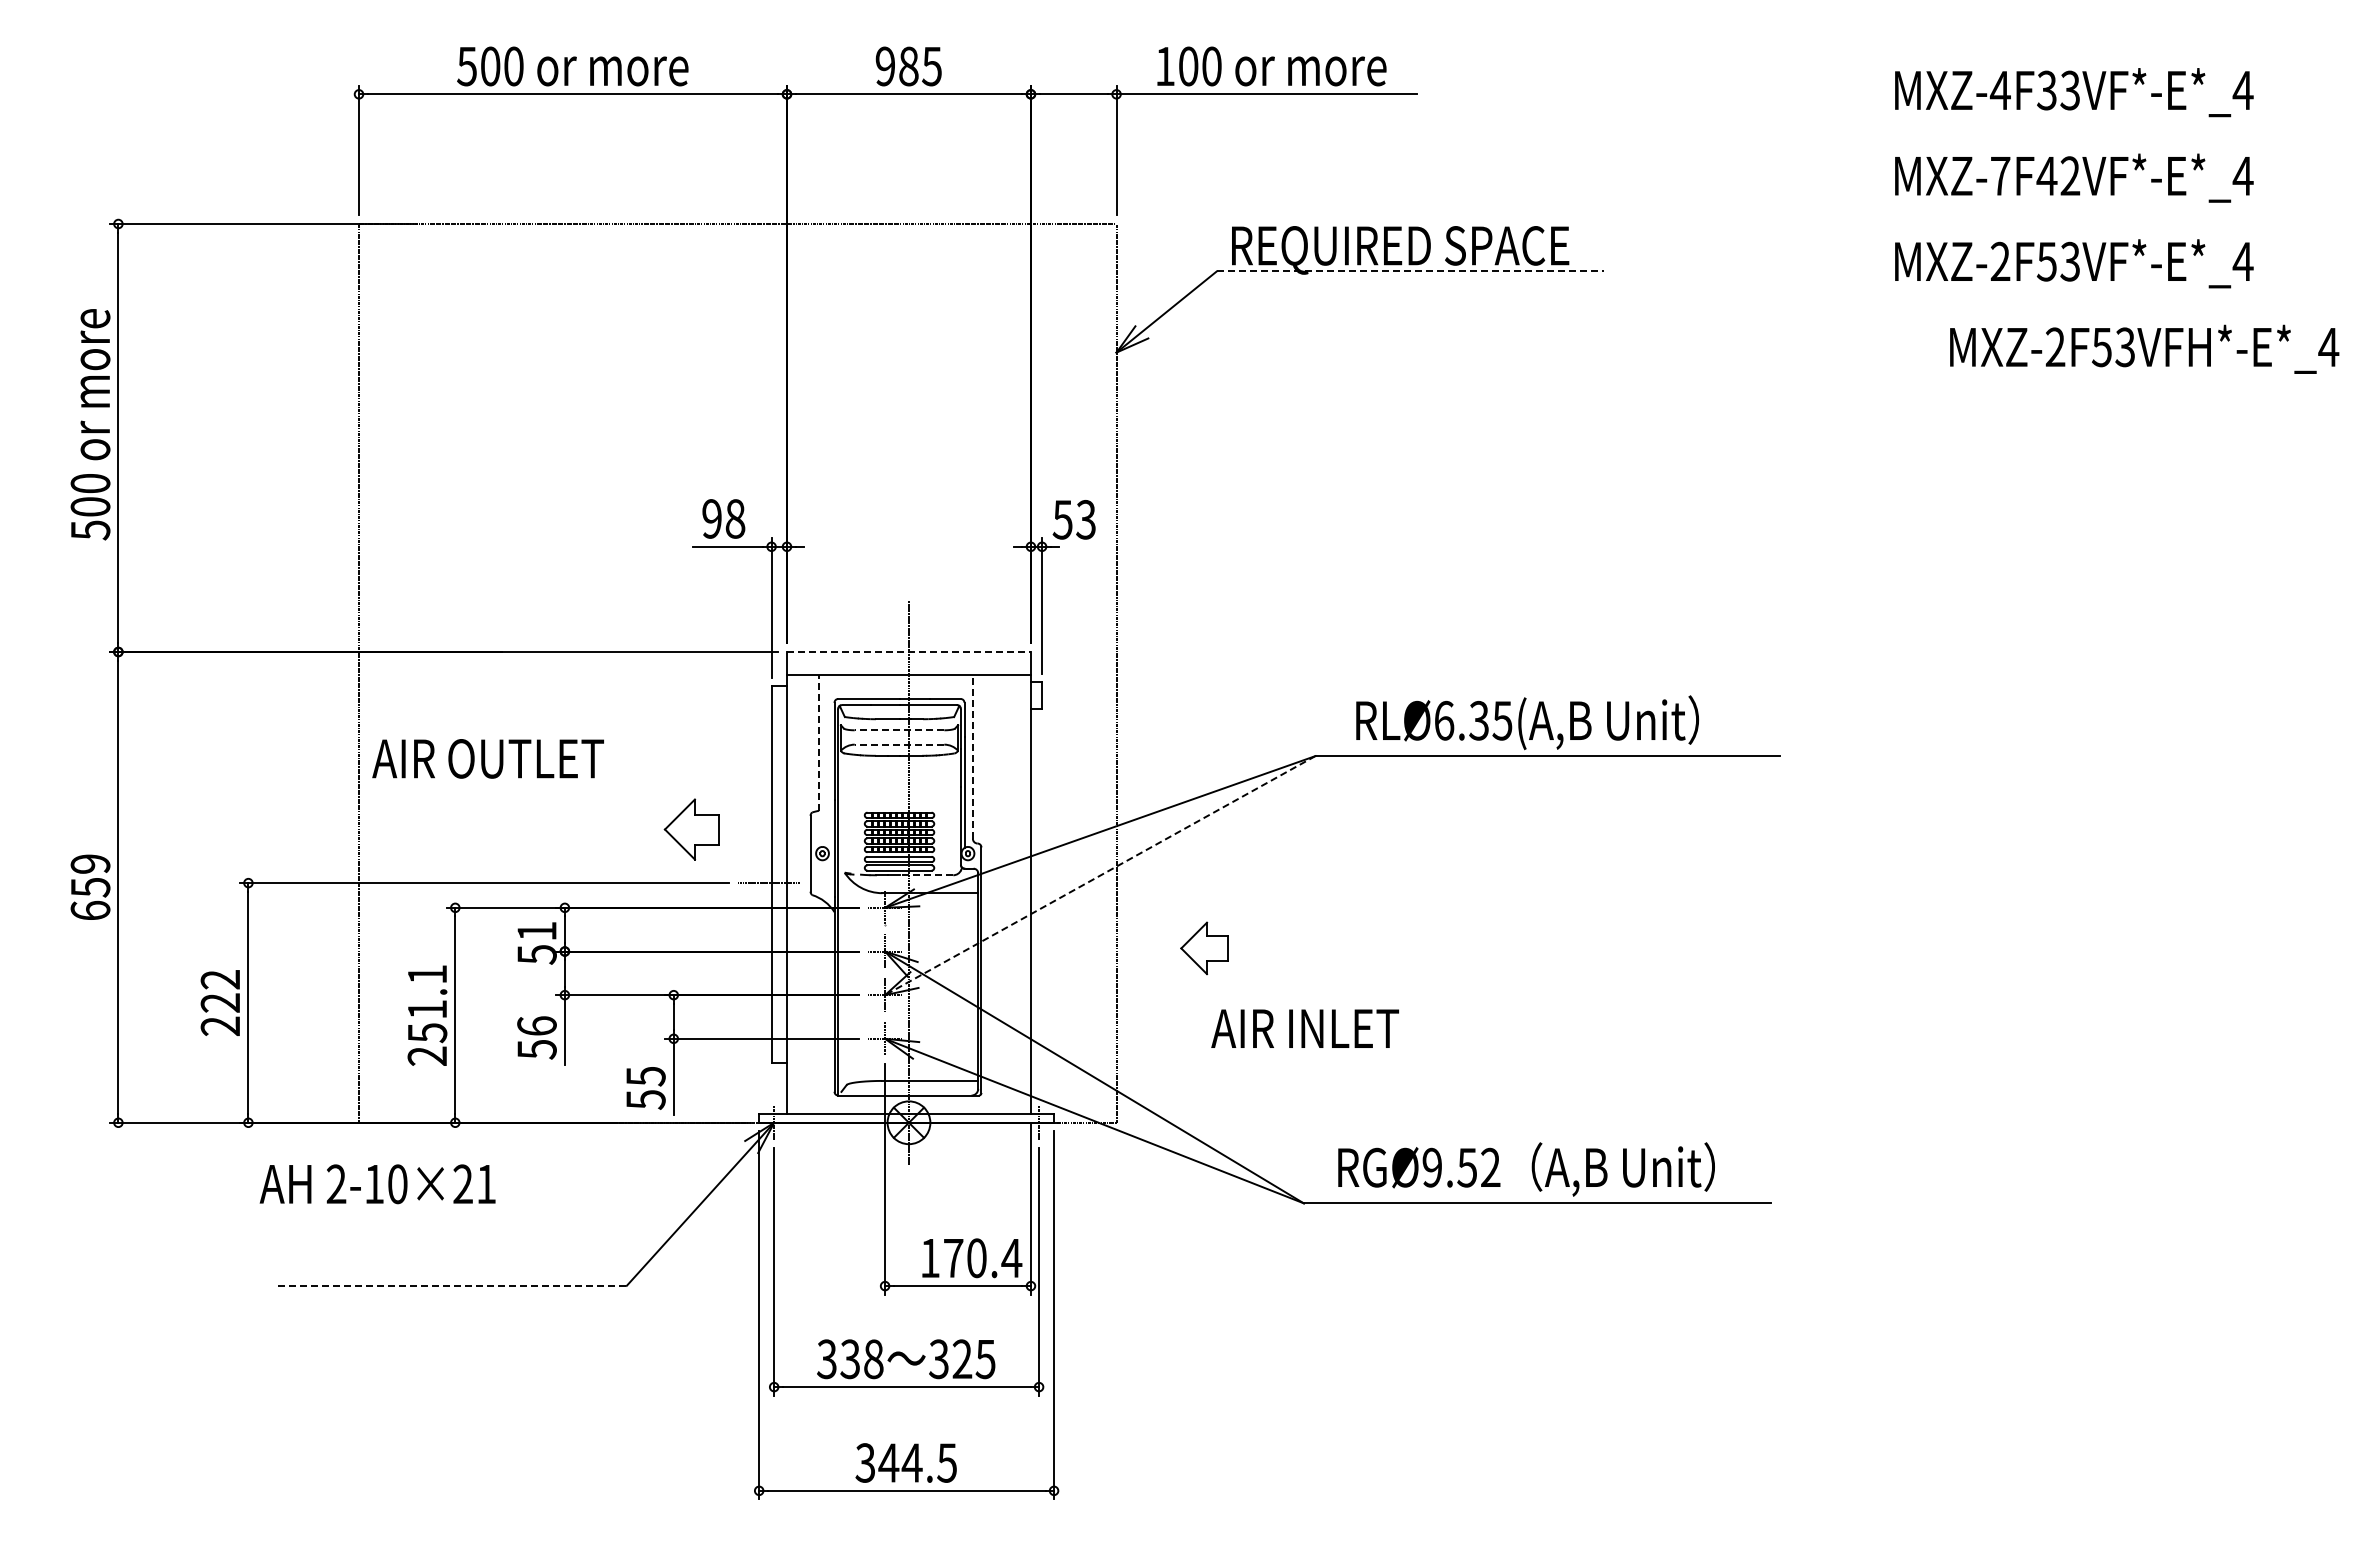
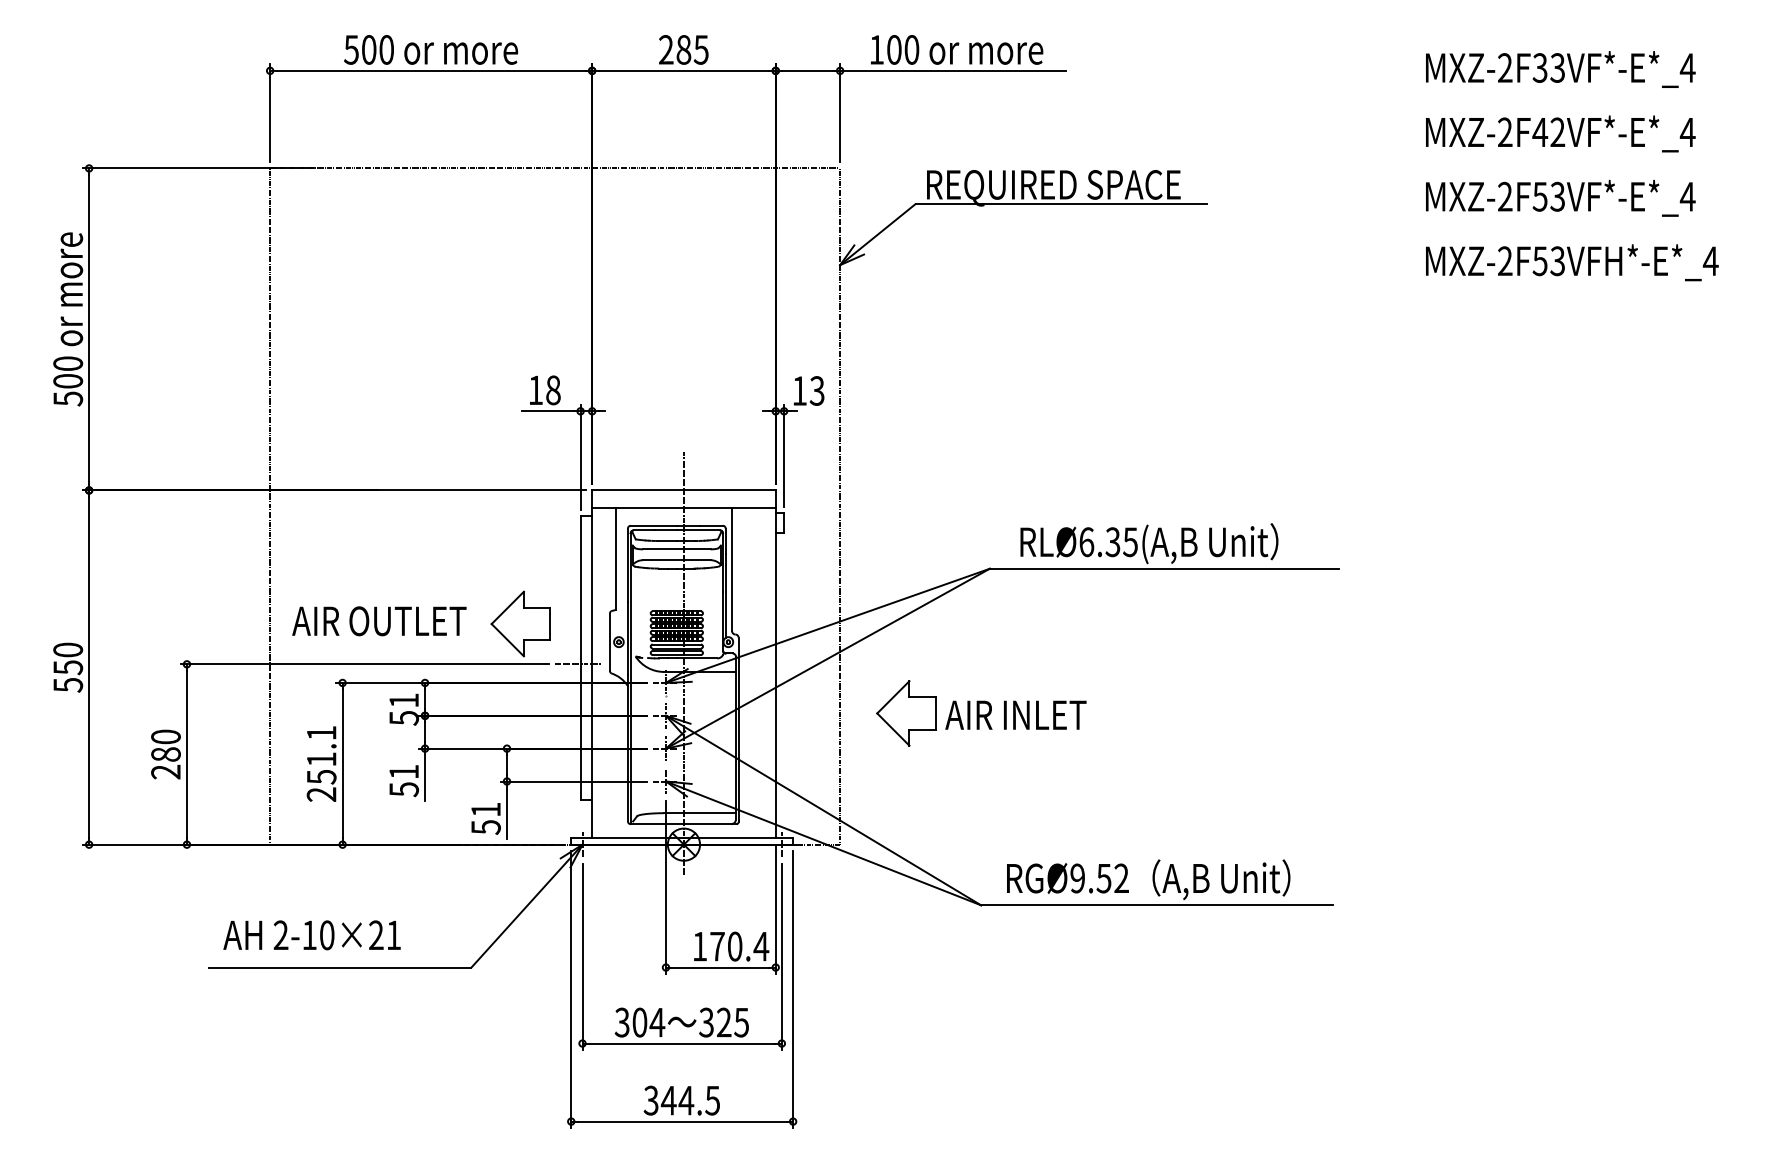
text: (885, 66) -> (666, 49), 985 -> 285
text: (1999, 89) -> (1504, 67), MXZ-4F33VF*-E*_4 -> MXZ-2F33VF*-E*_4
text: (2000, 175) -> (1505, 131), MXZ-7F42VF*-E*_4 -> MXZ-2F42VF*-E*_4
line: (1410, 271) -> (1061, 204), dashed -> solid
text: (2144, 348) -> (1572, 262), moved
text: (711, 518) -> (535, 390), 98 -> 18
text: (1062, 519) -> (799, 390), 53 -> 13
line: (908, 652) -> (683, 490), dashed -> solid
line: (899, 730) -> (676, 549), dashed -> solid
line: (819, 742) -> (616, 558), dashed -> solid
line: (899, 744) -> (676, 560), dashed -> solid
line: (972, 756) -> (731, 569), dashed -> solid
text: (487, 758) -> (378, 621), moved
part: (691, 829) -> (520, 624), size x1.43
line: (926, 875) -> (697, 658), dashed -> solid
line: (1099, 875) -> (827, 658), dashed -> solid
text: (90, 887) -> (68, 667), 659 -> 550
part: (1204, 948) -> (906, 713), size x1.67
text: (220, 991) -> (165, 745), 222 -> 280
text: (536, 1025) -> (403, 771), 56 -> 51
text: (1305, 1028) -> (1016, 715), moved
text: (645, 1076) -> (485, 809), 55 -> 51
text: (377, 1184) -> (311, 935), moved
line: (451, 1286) -> (339, 967), dashed -> solid
text: (862, 1359) -> (648, 1022), 338 -> 304

